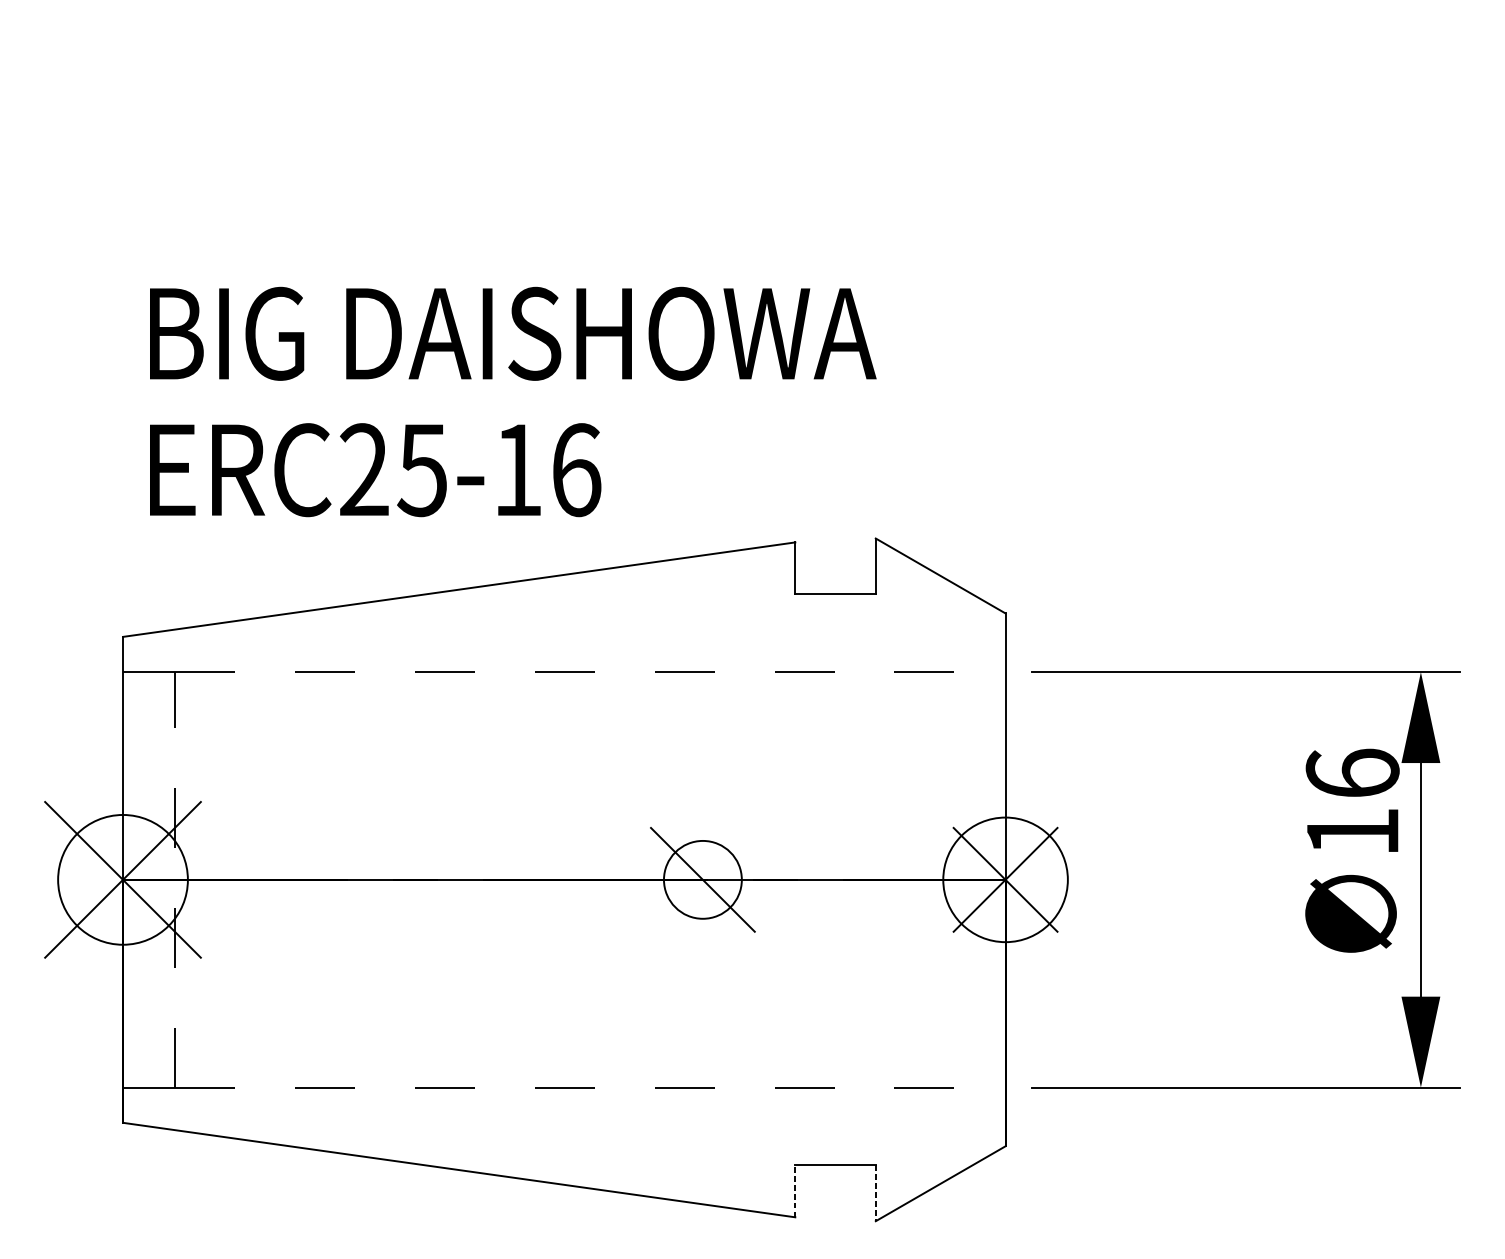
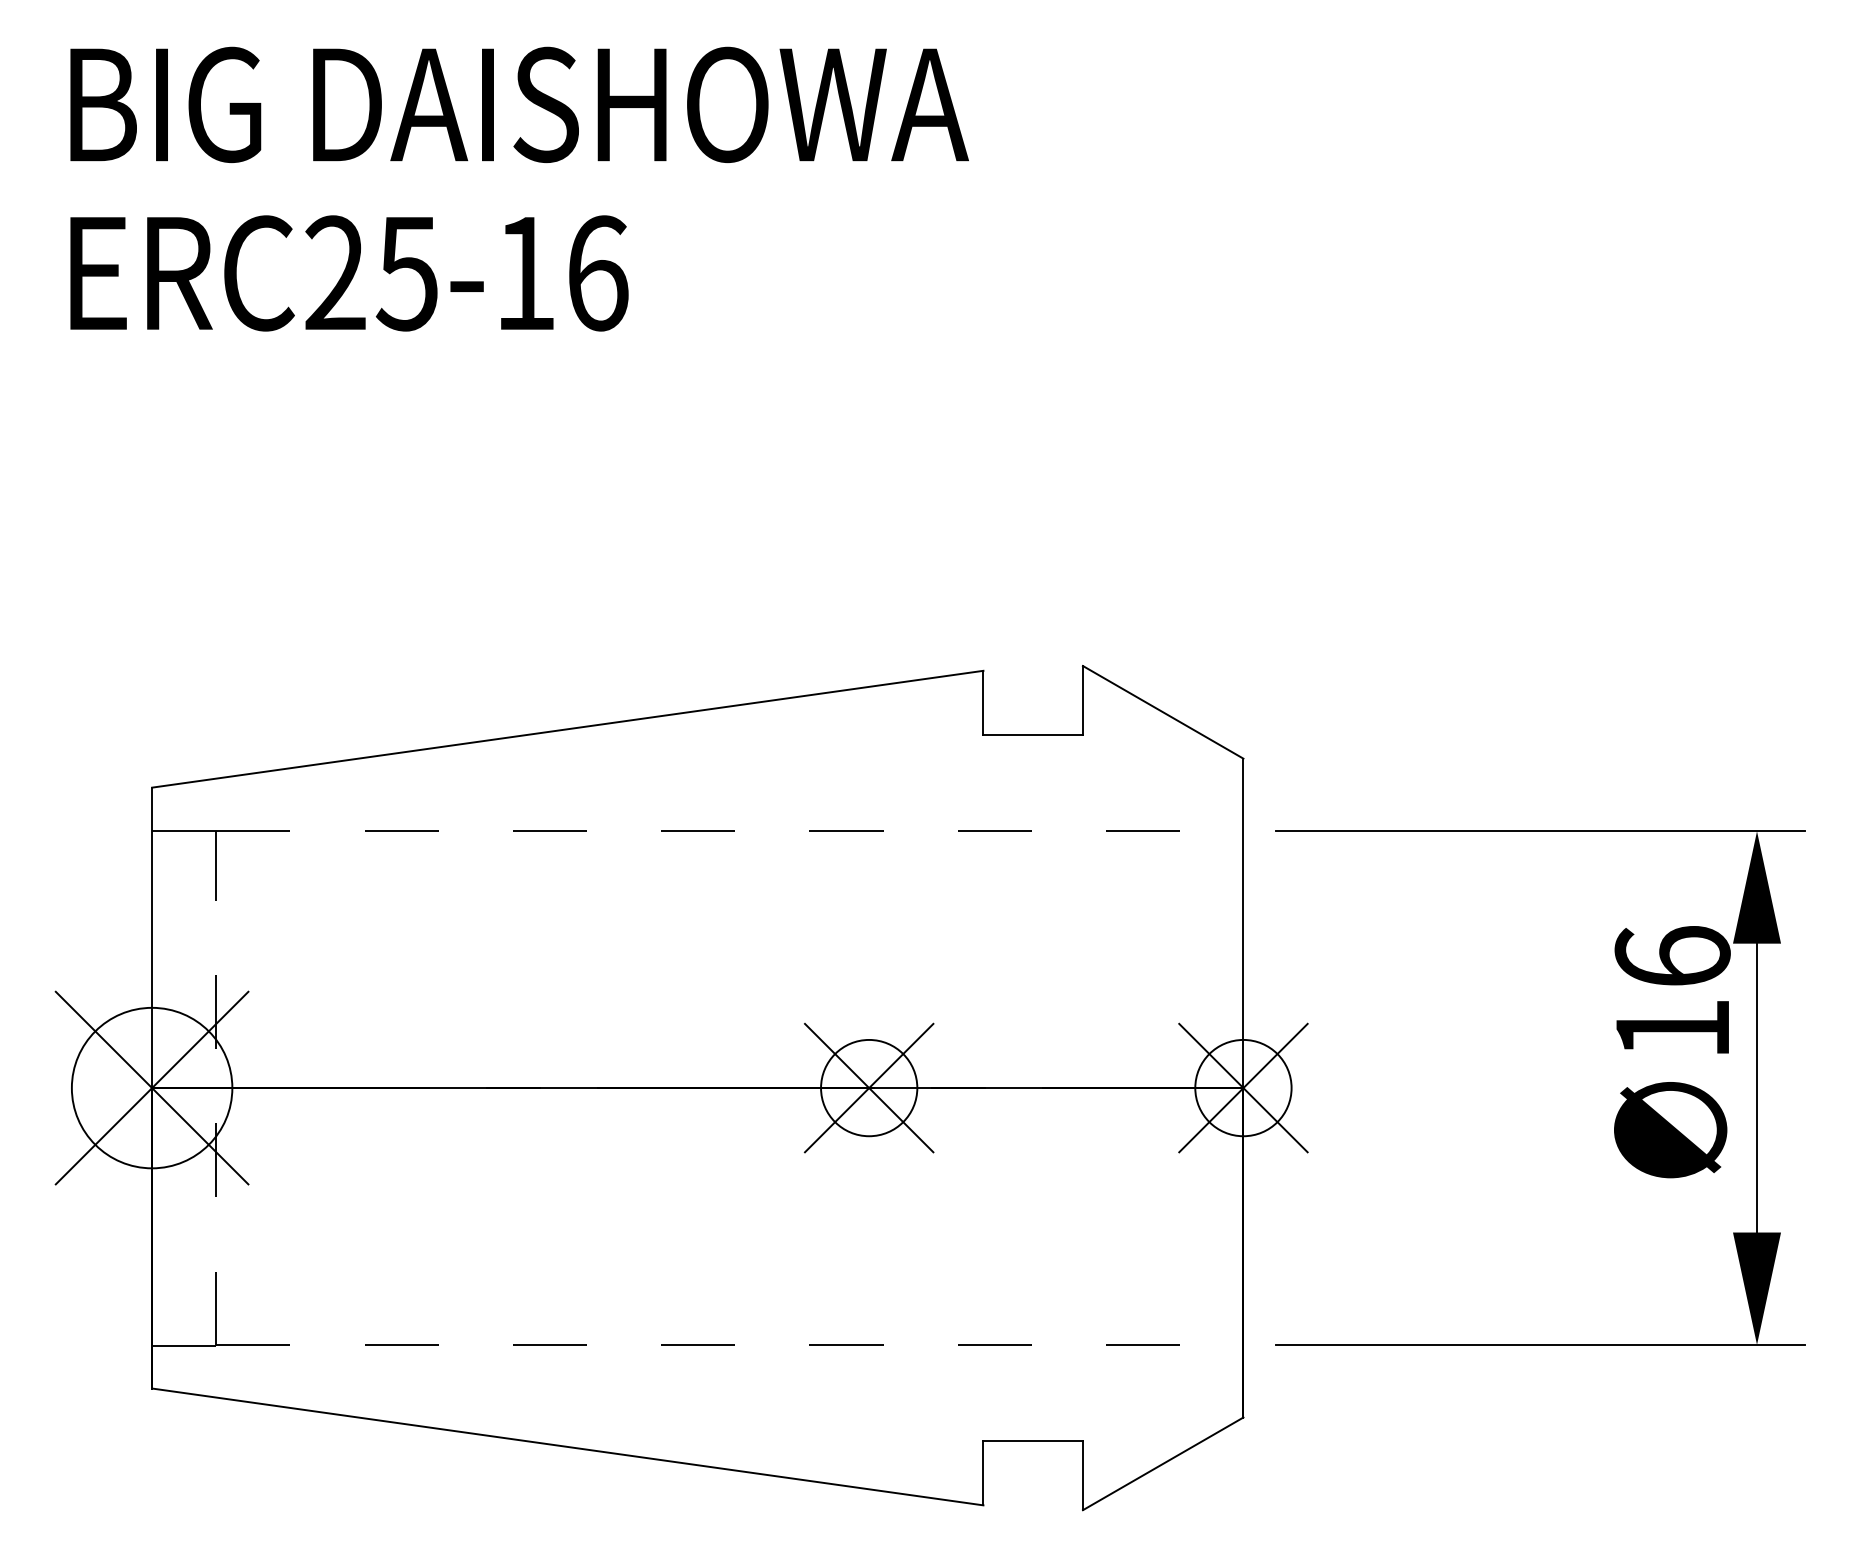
text: (513, 401) -> (519, 188), moved
line: (702, 879) -> (868, 1087), added
circle: (1005, 879) -> (1243, 1087), size x0.62
line: (795, 1190) -> (983, 1472), dashed -> solid
line: (875, 1193) -> (1082, 1475), dashed -> solid

